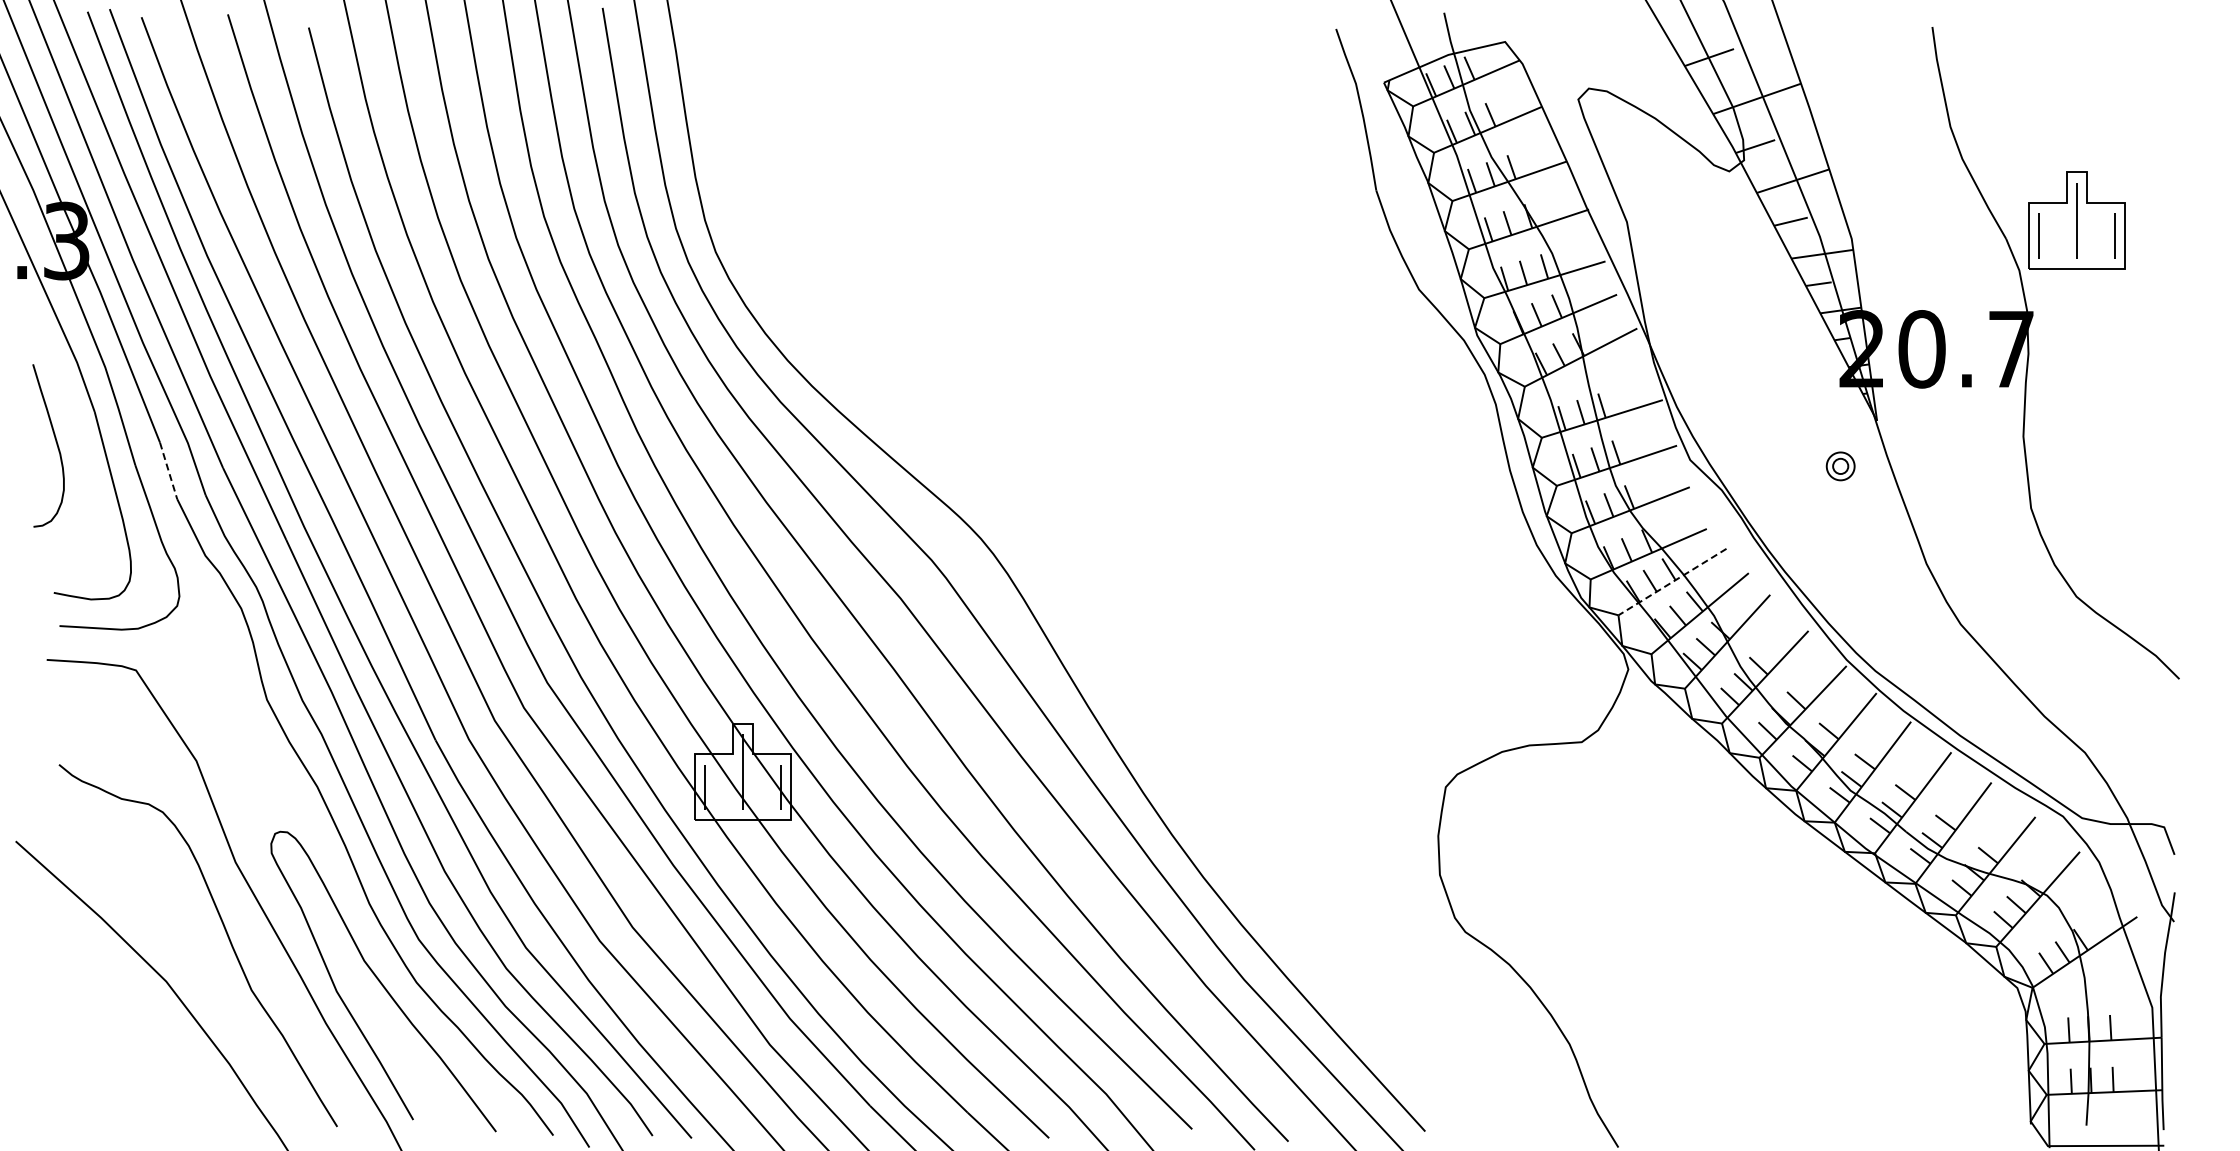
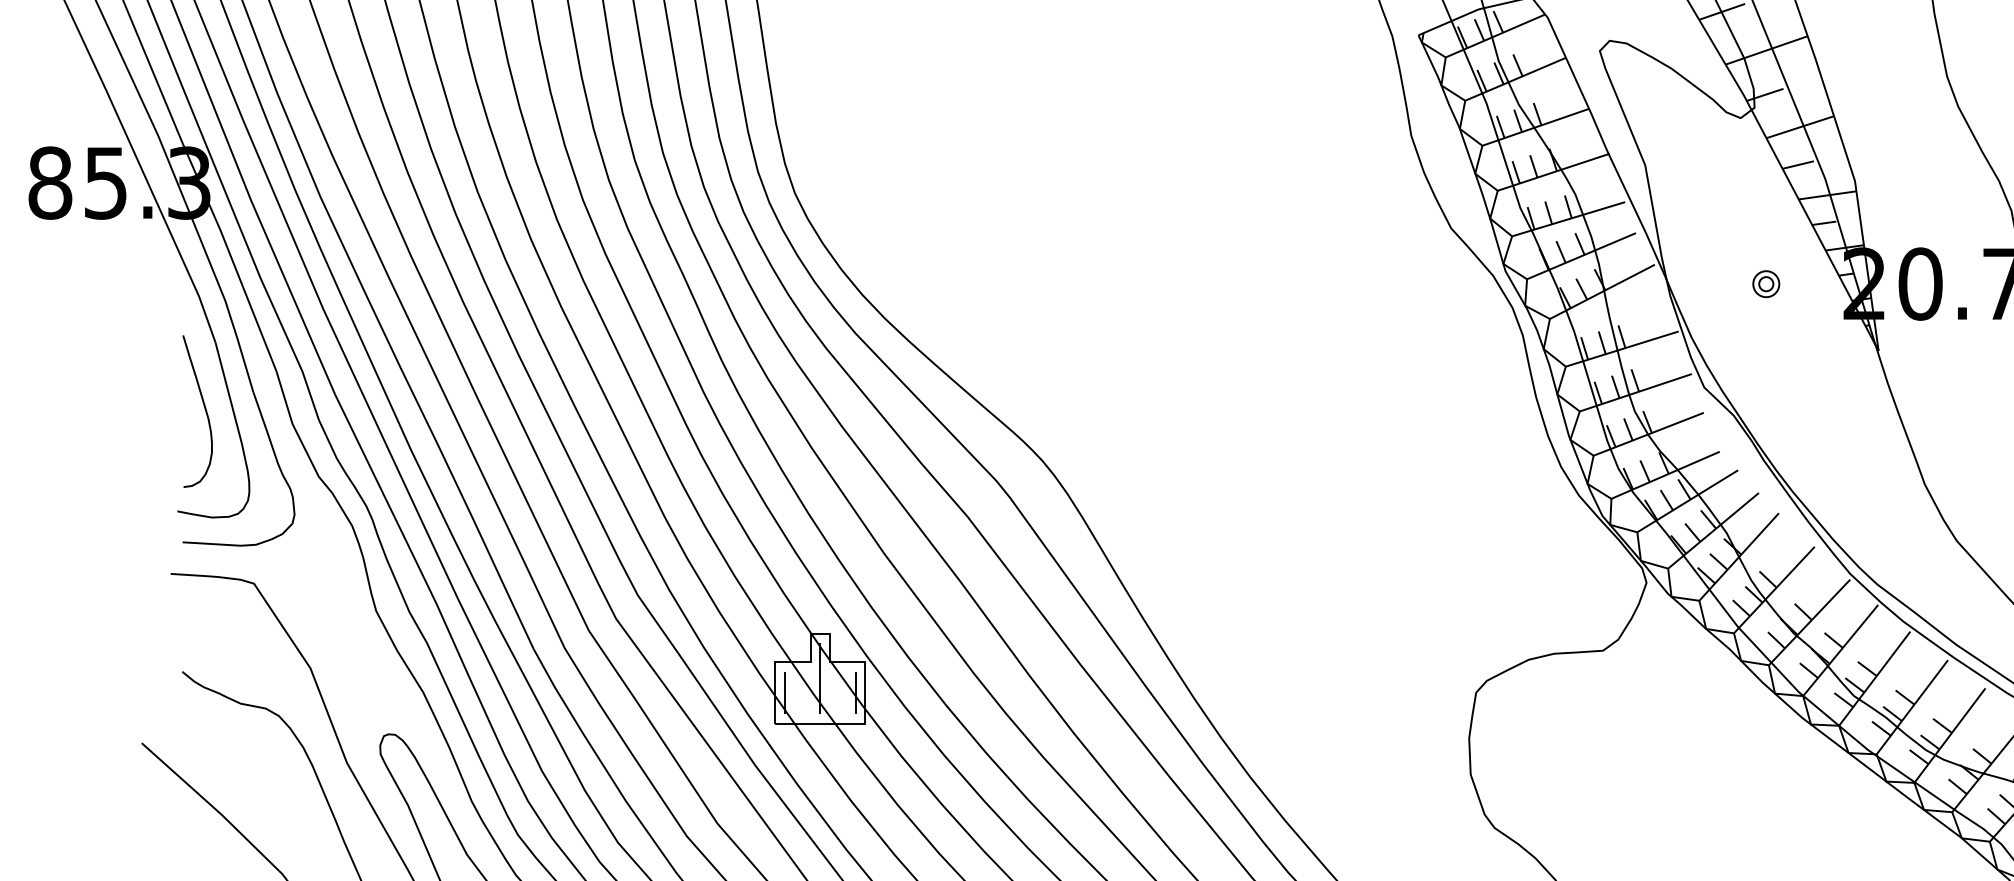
curve: (55, 442) -> (204, 408), moved
part: (1840, 466) -> (1766, 284), moved
line: (168, 470) -> (284, 397), dashed -> solid
line: (1672, 582) -> (1687, 501), dashed -> solid

